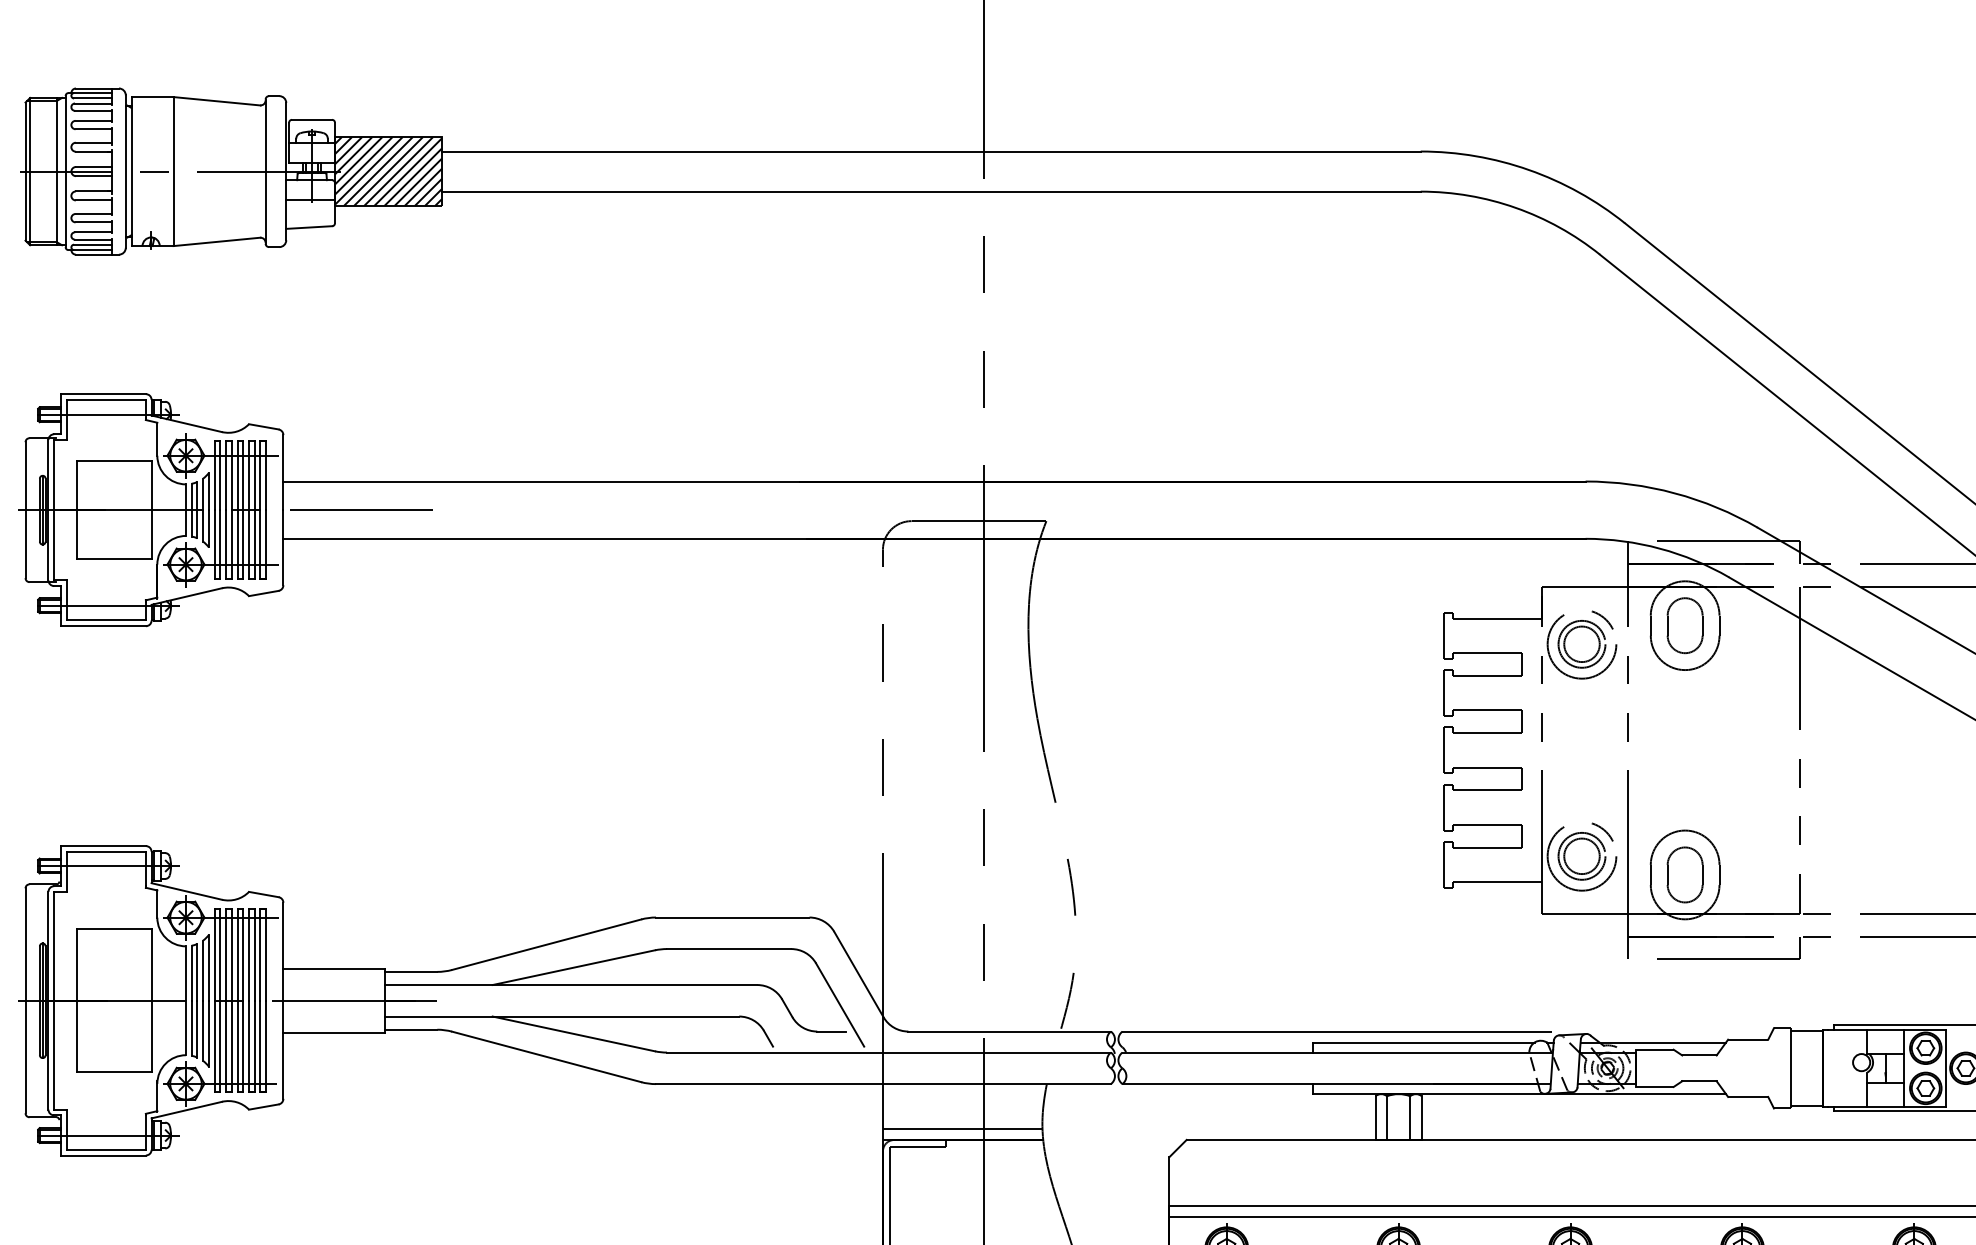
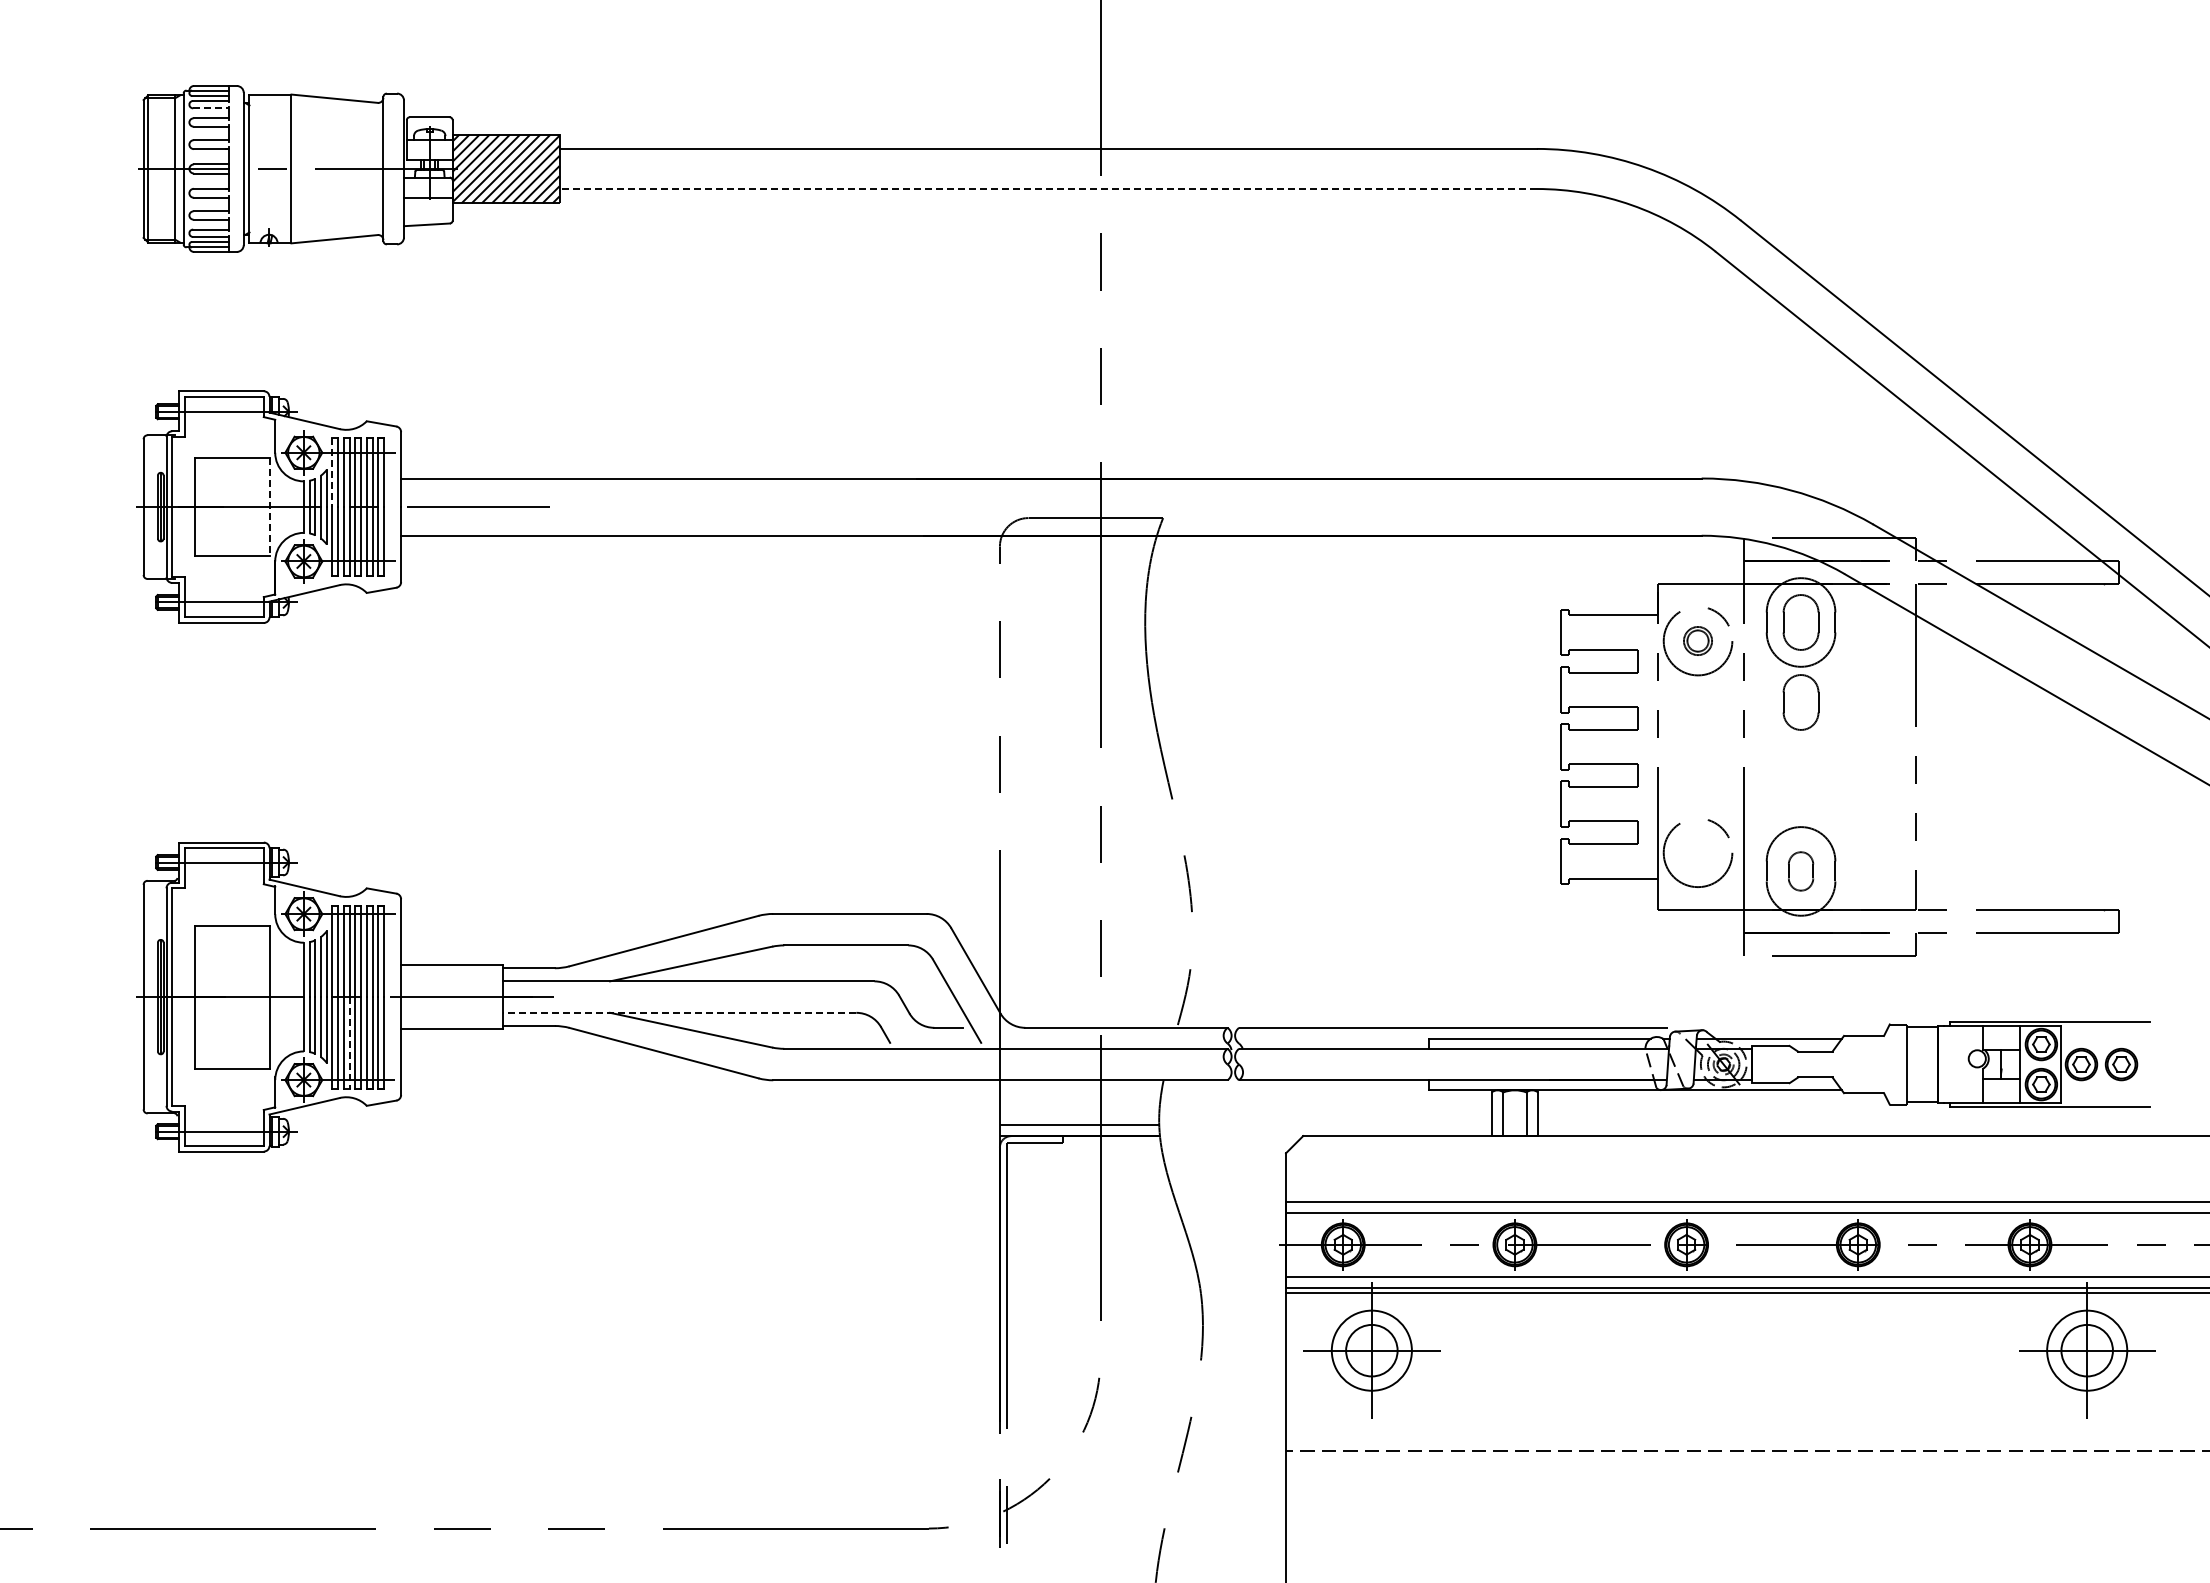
line: (93, 111) -> (211, 108), solid -> dashed
line: (931, 192) -> (1048, 189), solid -> dashed
line: (214, 476) -> (332, 473), solid -> dashed
line: (151, 510) -> (269, 507), solid -> dashed
part: (1581, 643) -> (1697, 640), size x0.6
part: (1684, 705) -> (1800, 702), added
part: (1581, 856) -> (1697, 852), removed
part: (1684, 875) -> (1800, 871), size x0.7
line: (562, 1016) -> (679, 1012), solid -> dashed
line: (231, 1046) -> (349, 1042), solid -> dashed

